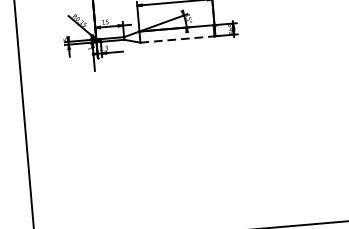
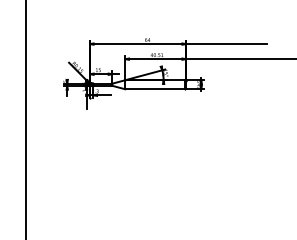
line: (177, 39) -> (155, 89), dashed -> solid

